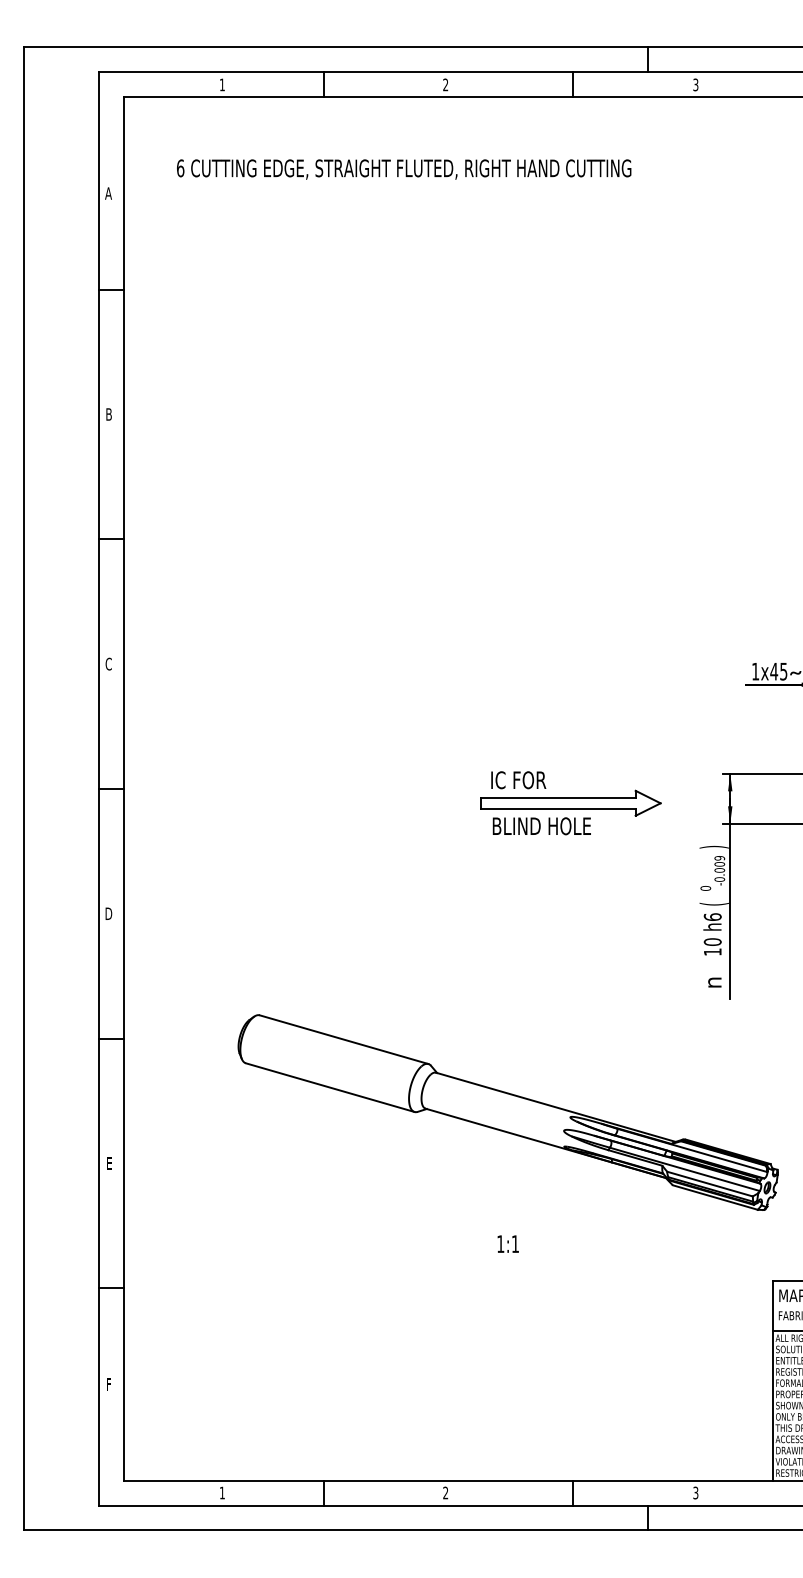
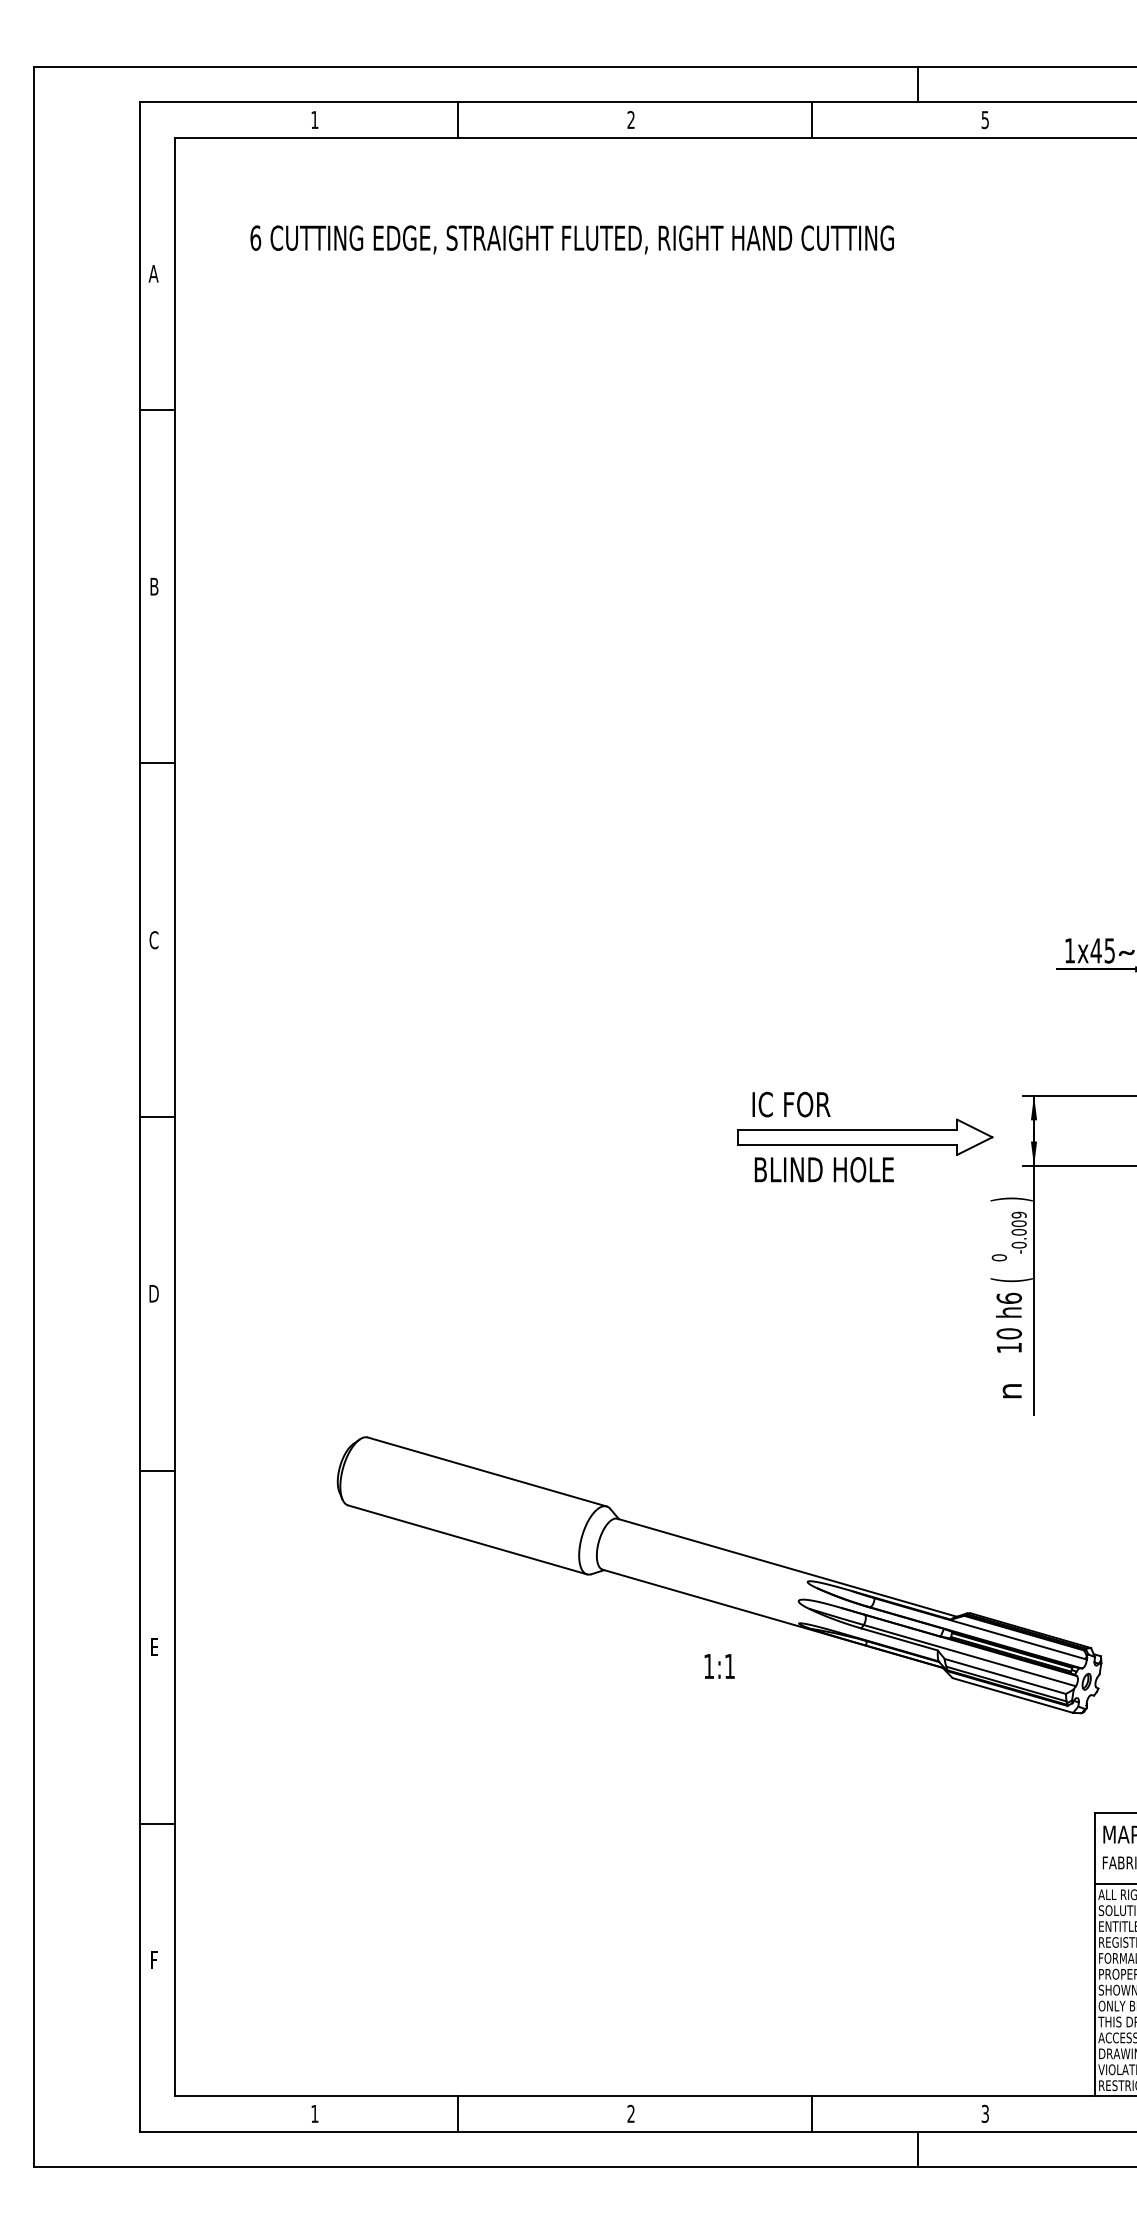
text: (695, 84) -> (985, 119), 3 -> 5
part: (570, 802) -> (865, 1136), moved
text: (508, 1244) -> (719, 1666), moved

